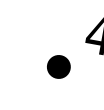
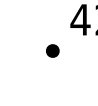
part: (58, 66) -> (52, 50), size x0.71

